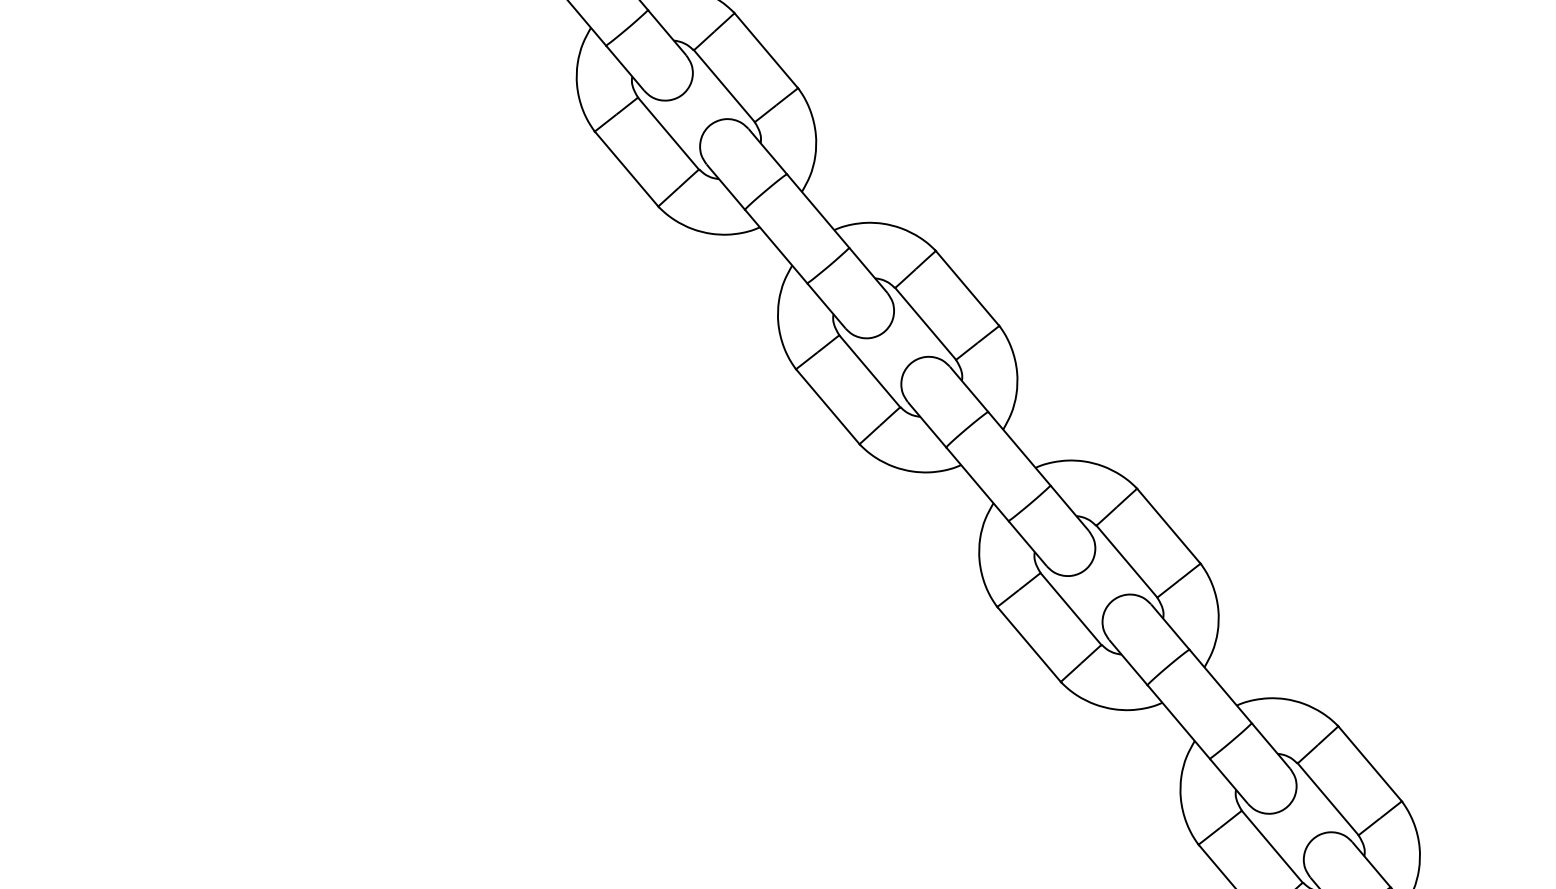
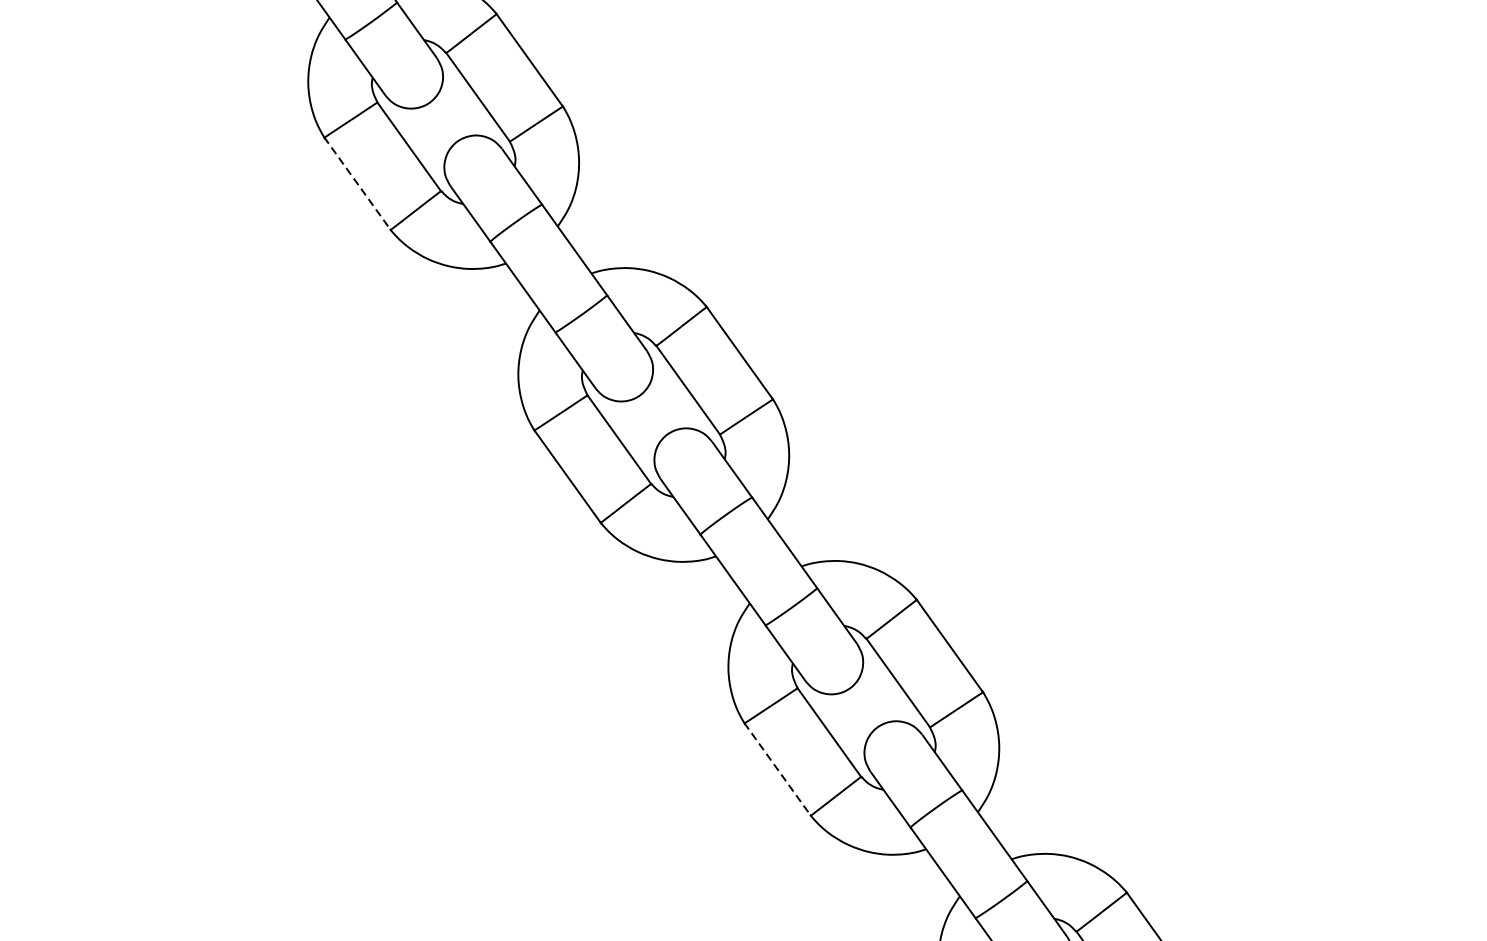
line: (626, 169) -> (357, 184), solid -> dashed
line: (1029, 644) -> (778, 769), solid -> dashed

